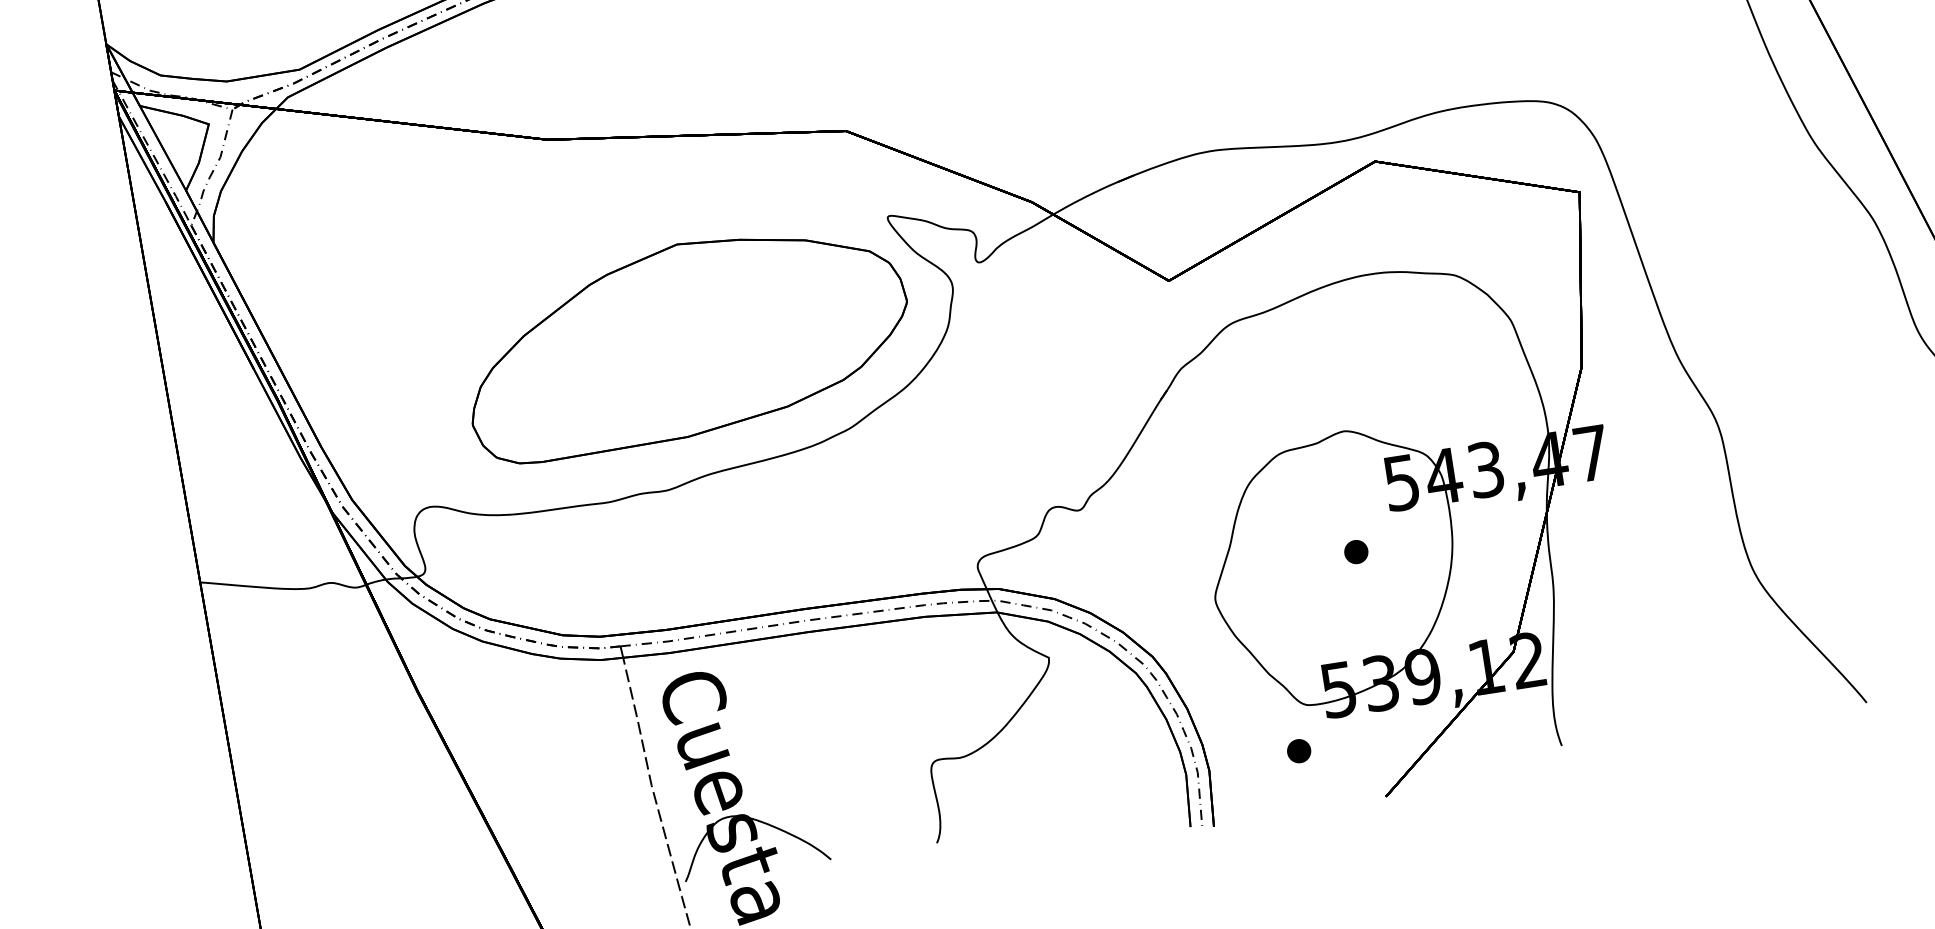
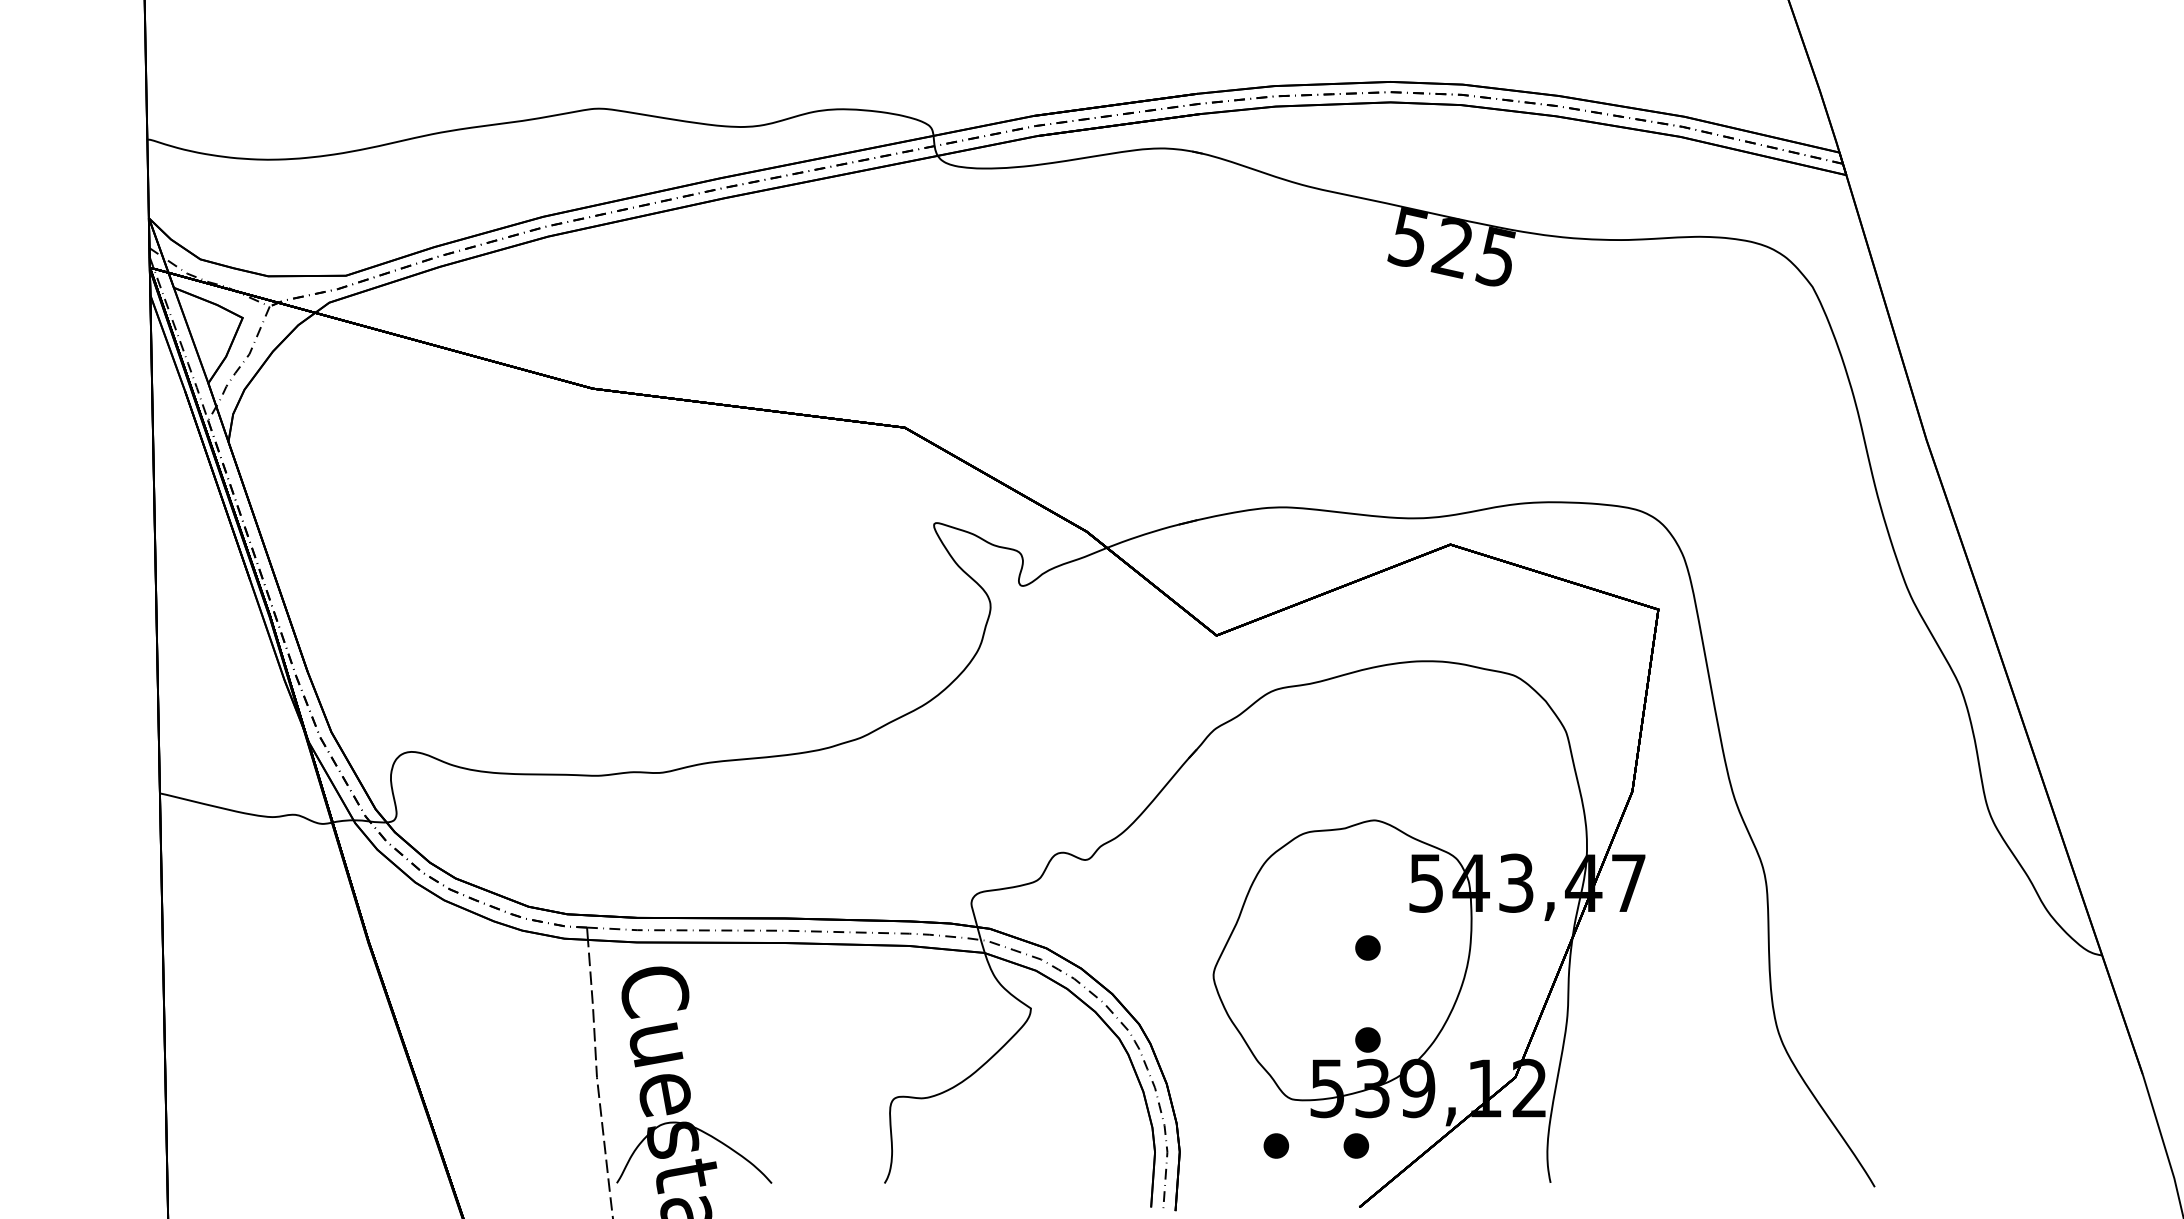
part: (686, 341) -> (704, 620), removed
part: (1369, 637) -> (1367, 1039), added
part: (1374, 739) -> (1356, 1145), added

